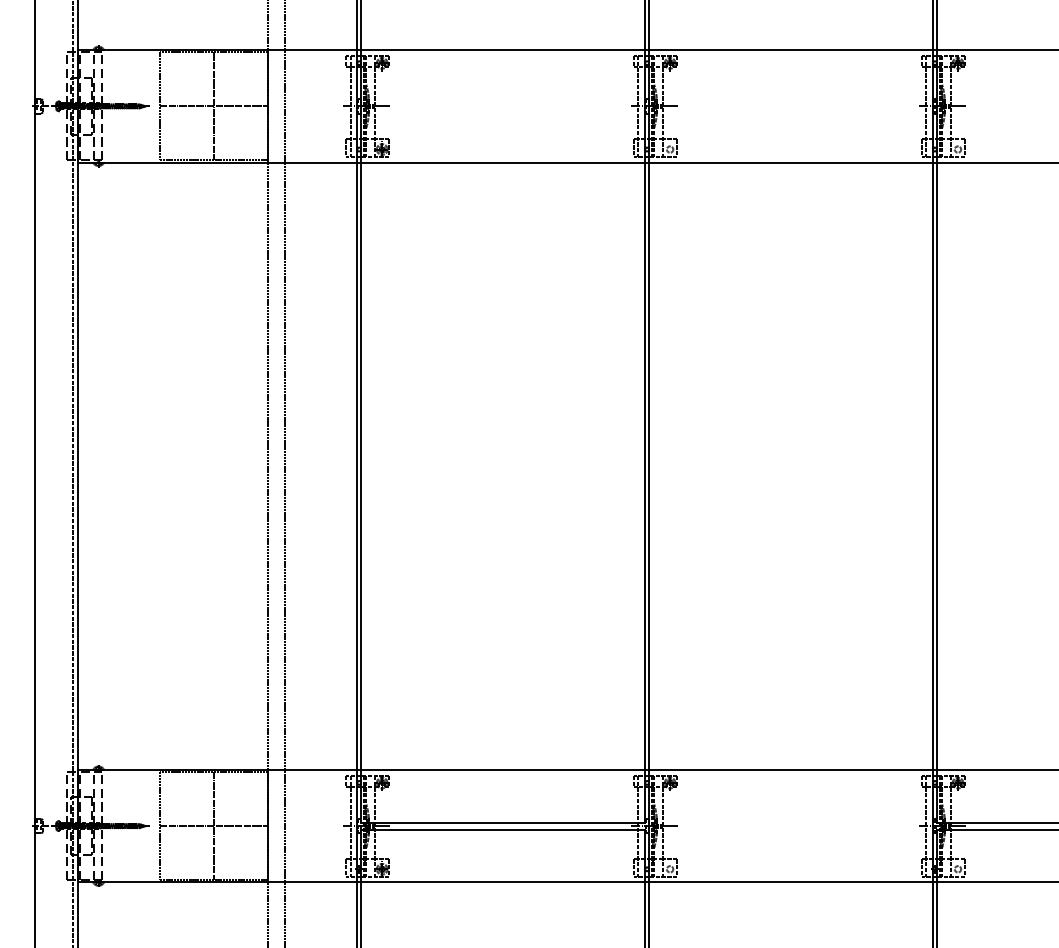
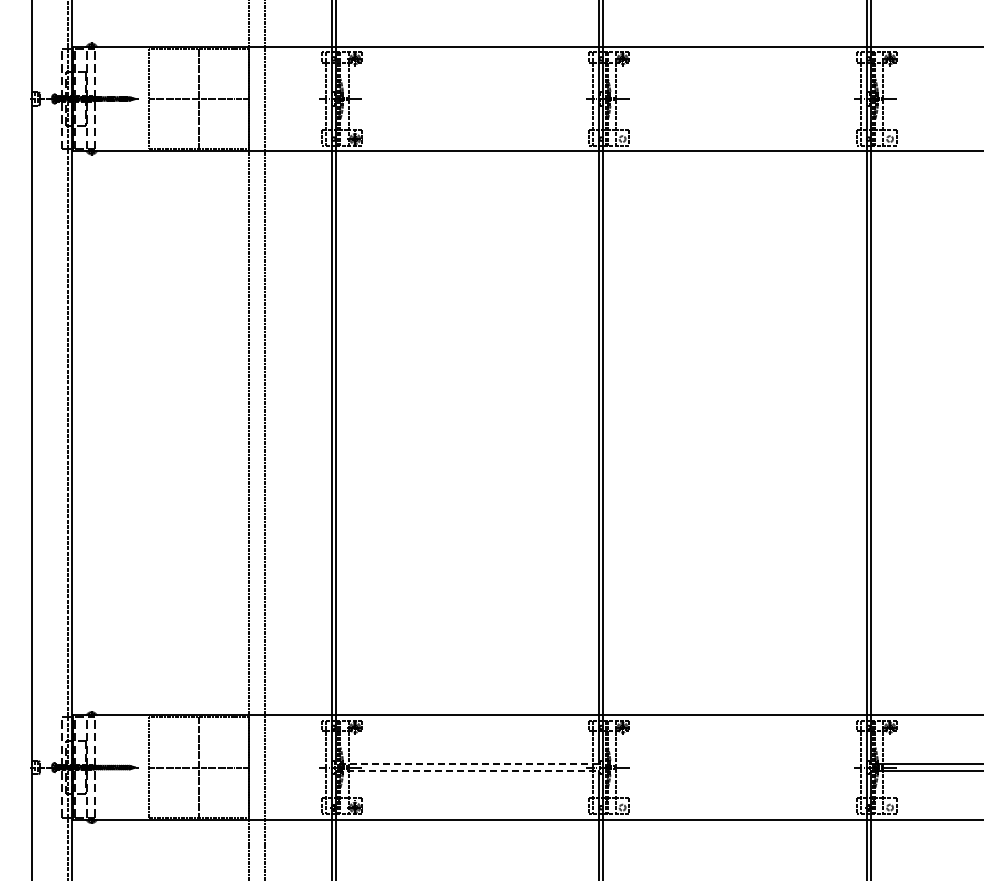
line: (503, 822) -> (467, 764), solid -> dashed
line: (503, 829) -> (467, 770), solid -> dashed

